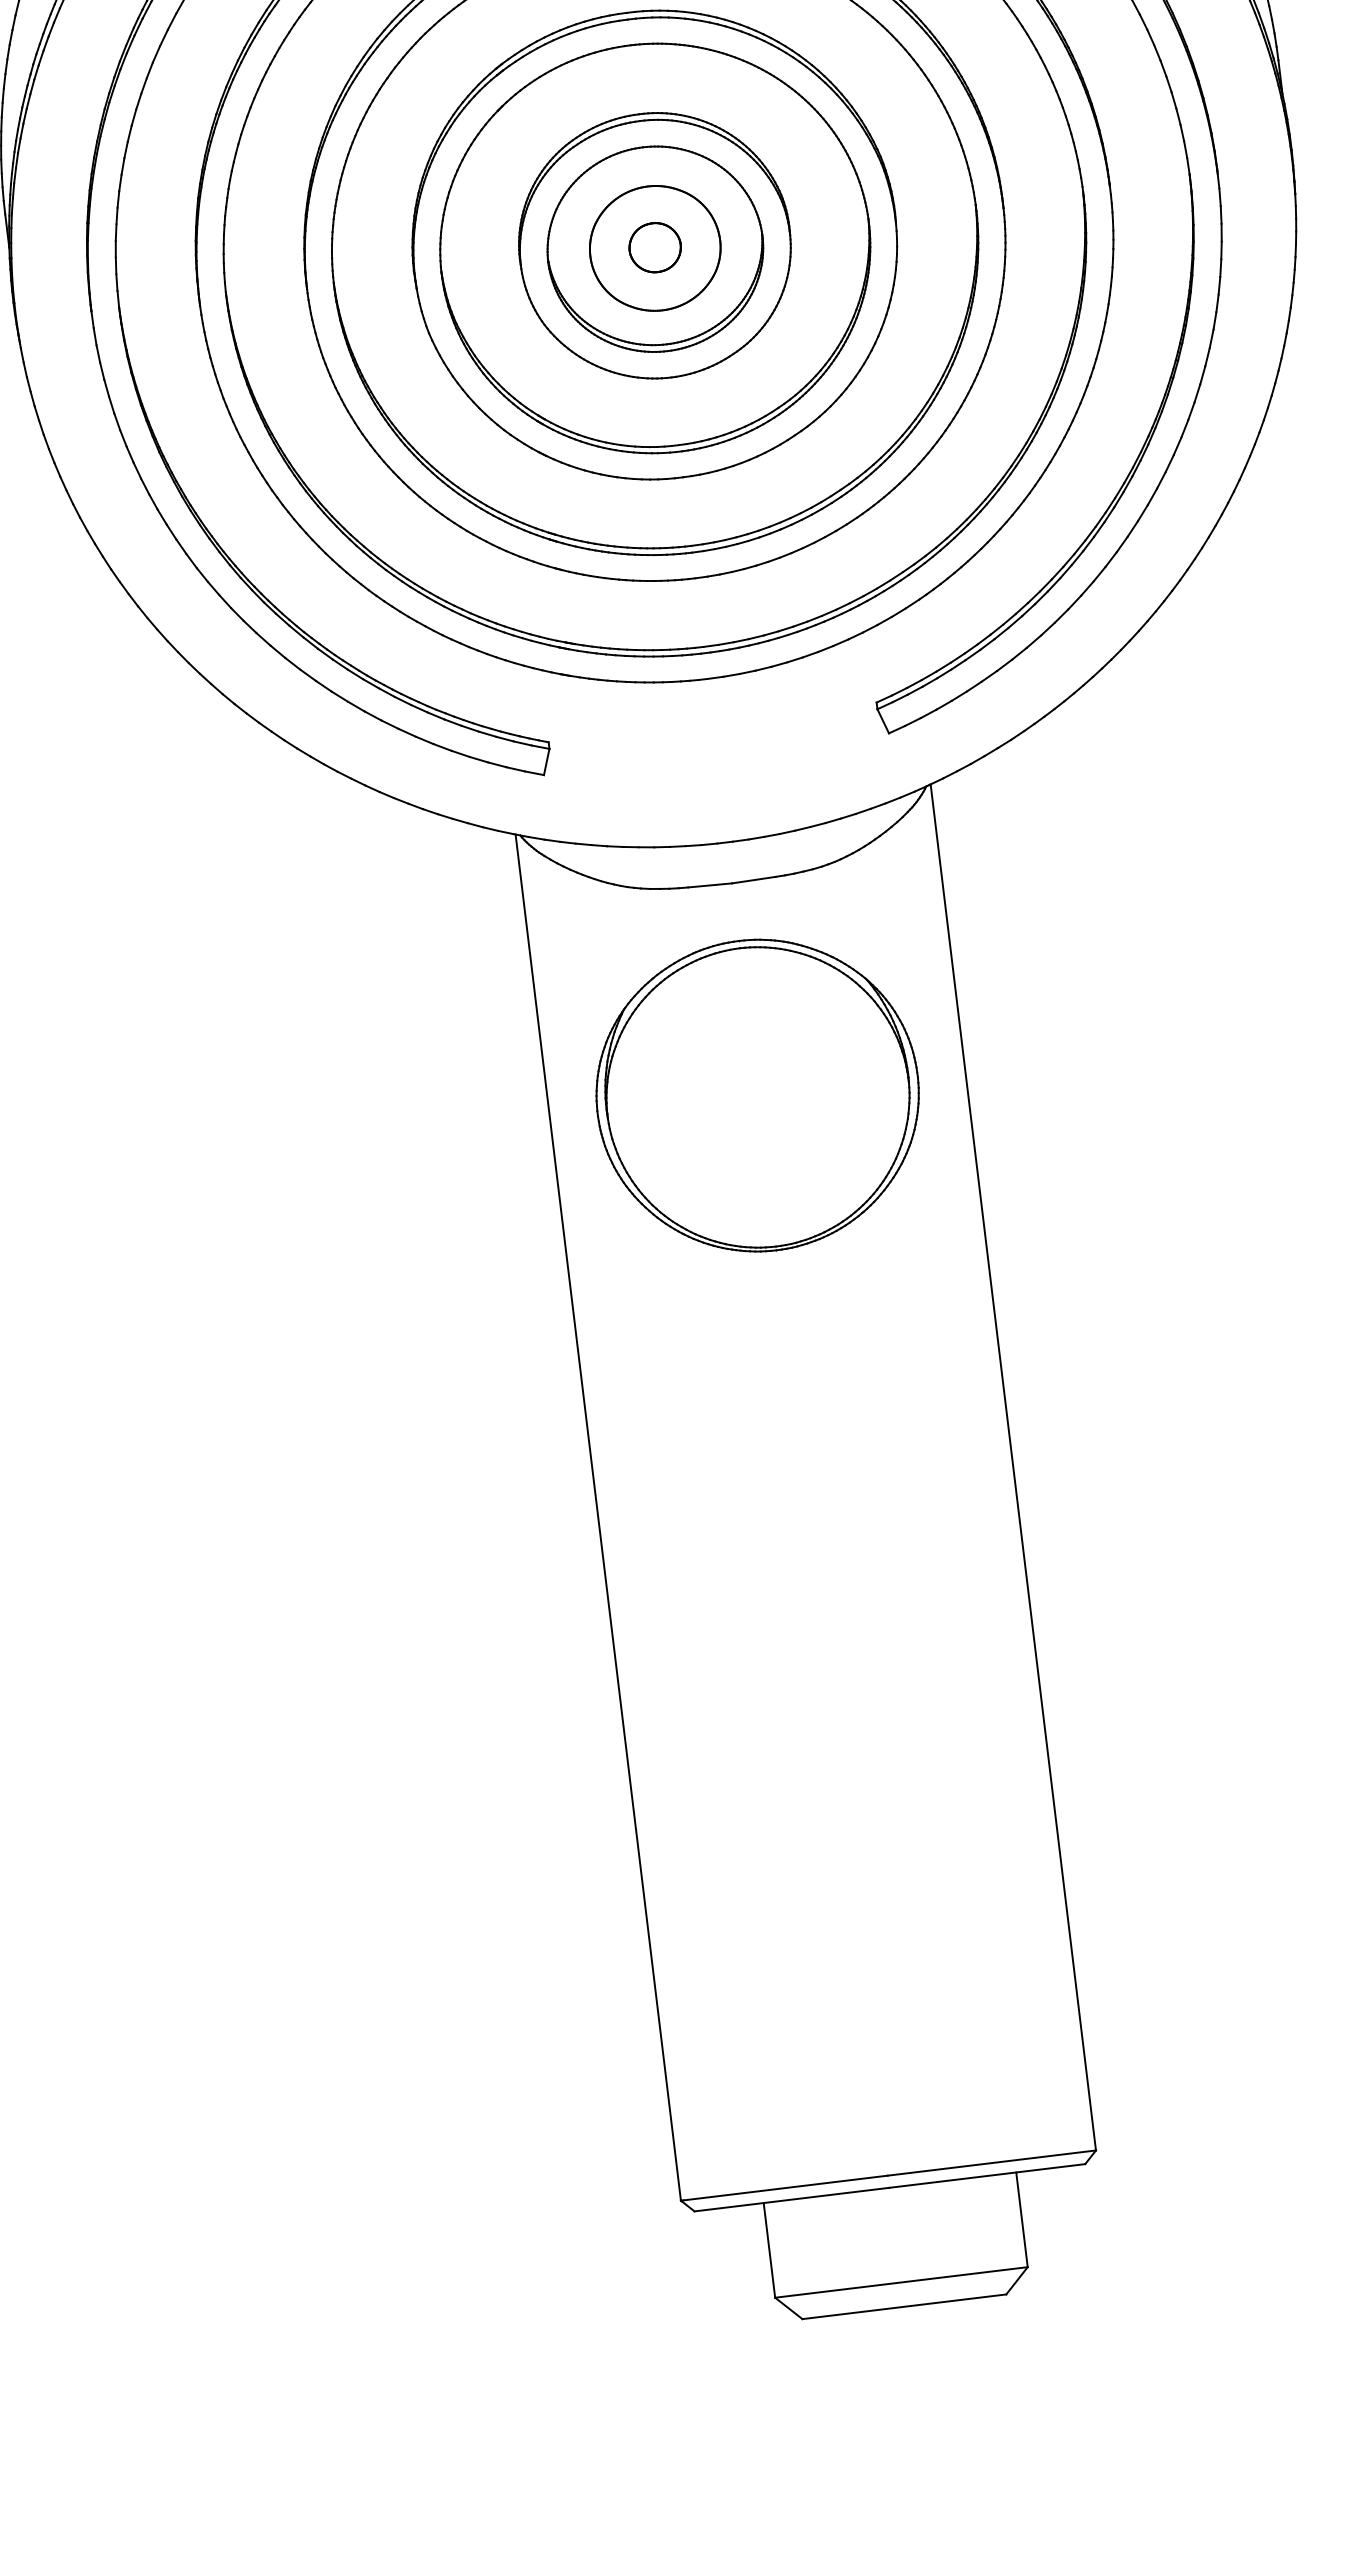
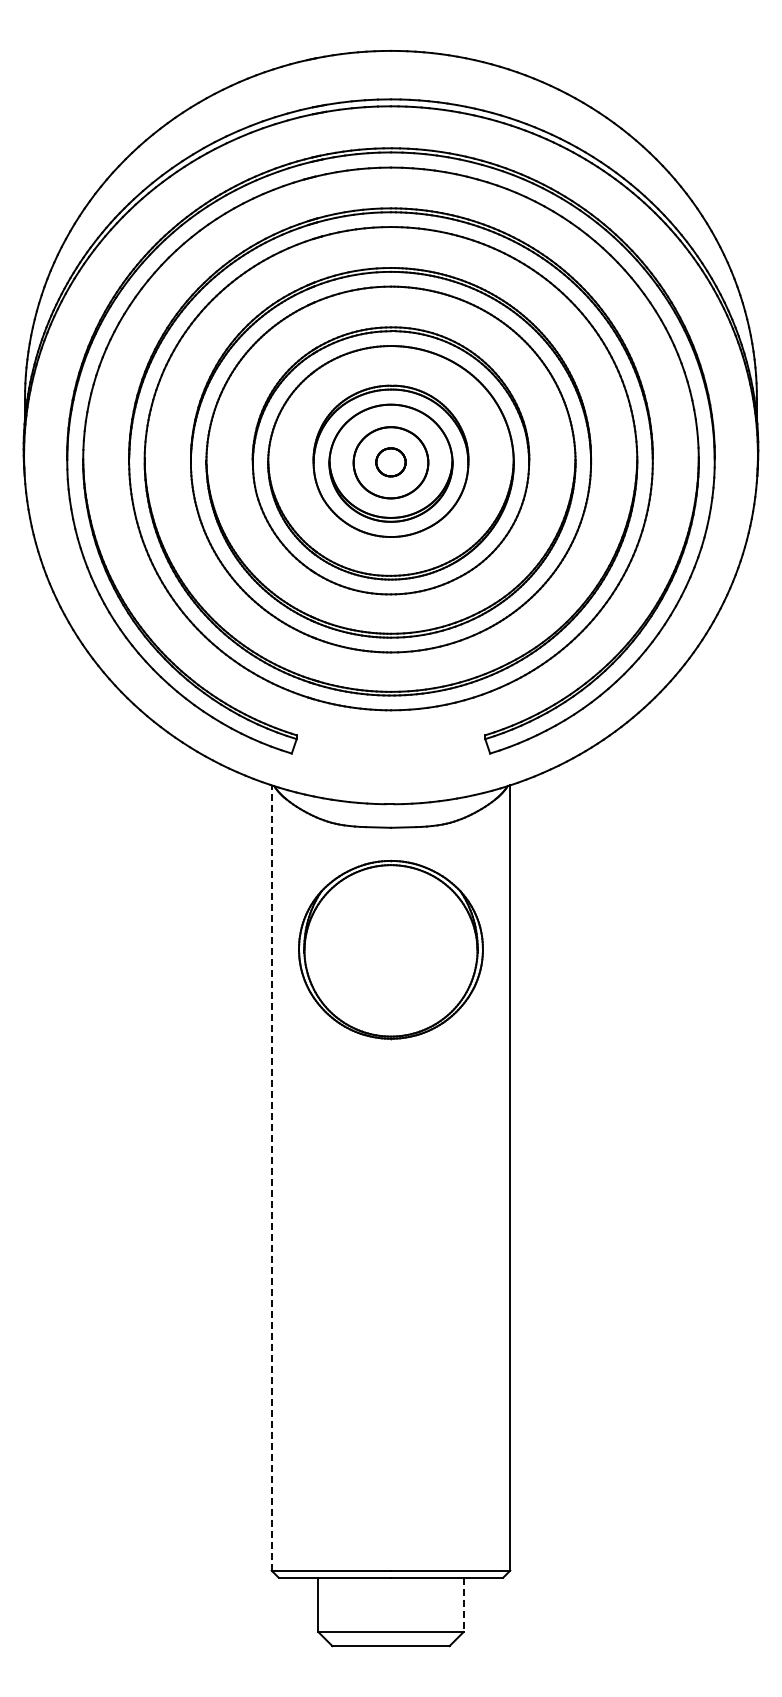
line: (597, 1516) -> (271, 1177), solid -> dashed
line: (1021, 2220) -> (463, 1605), solid -> dashed

